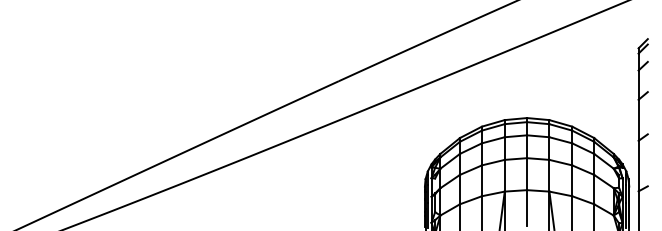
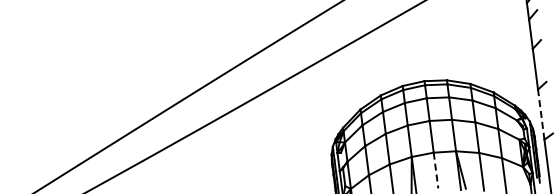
line: (638, 165) -> (541, 114), solid -> dashed
line: (527, 208) -> (436, 170), solid -> dashed

